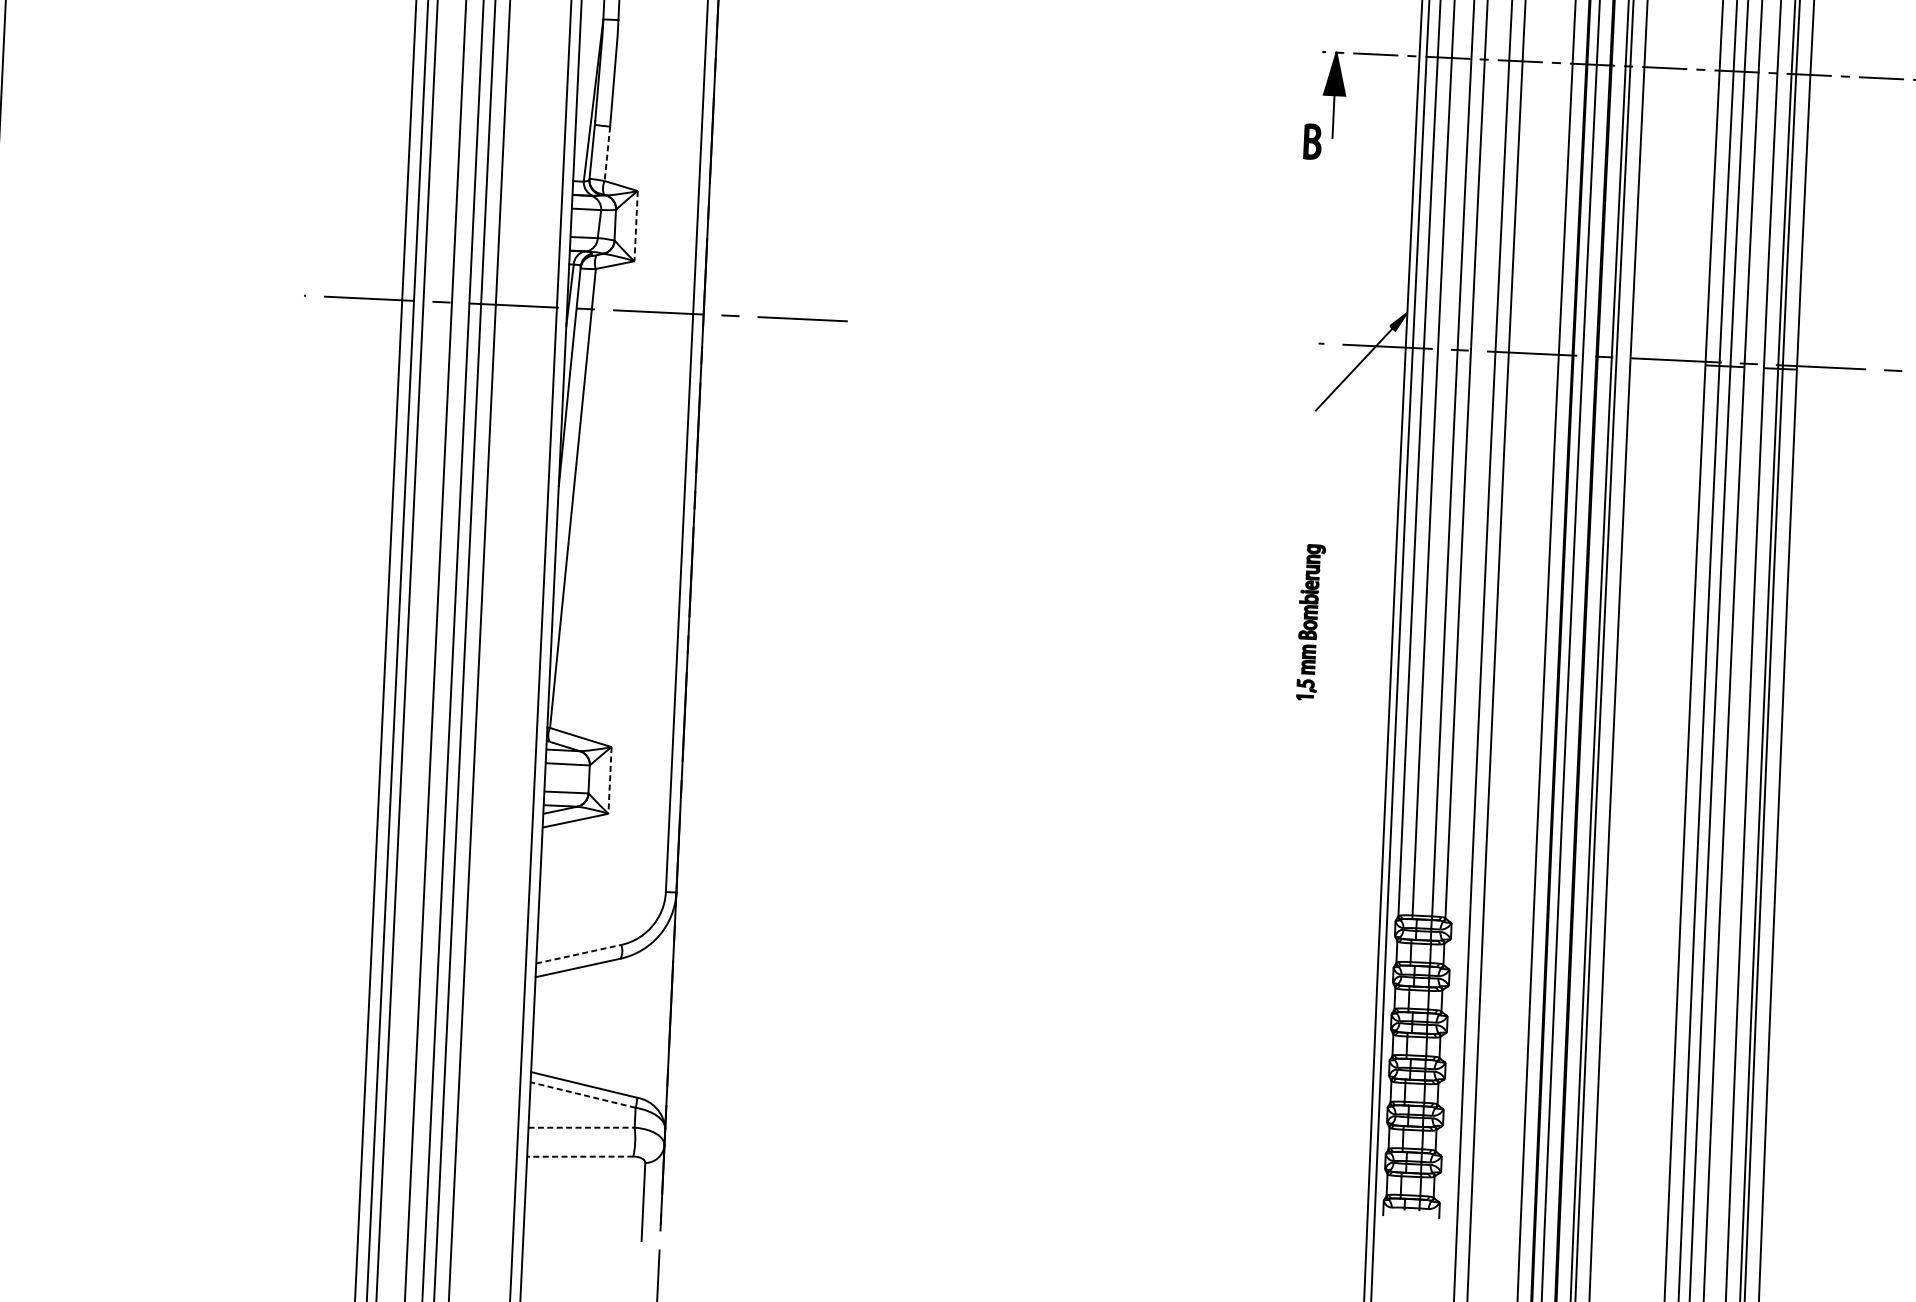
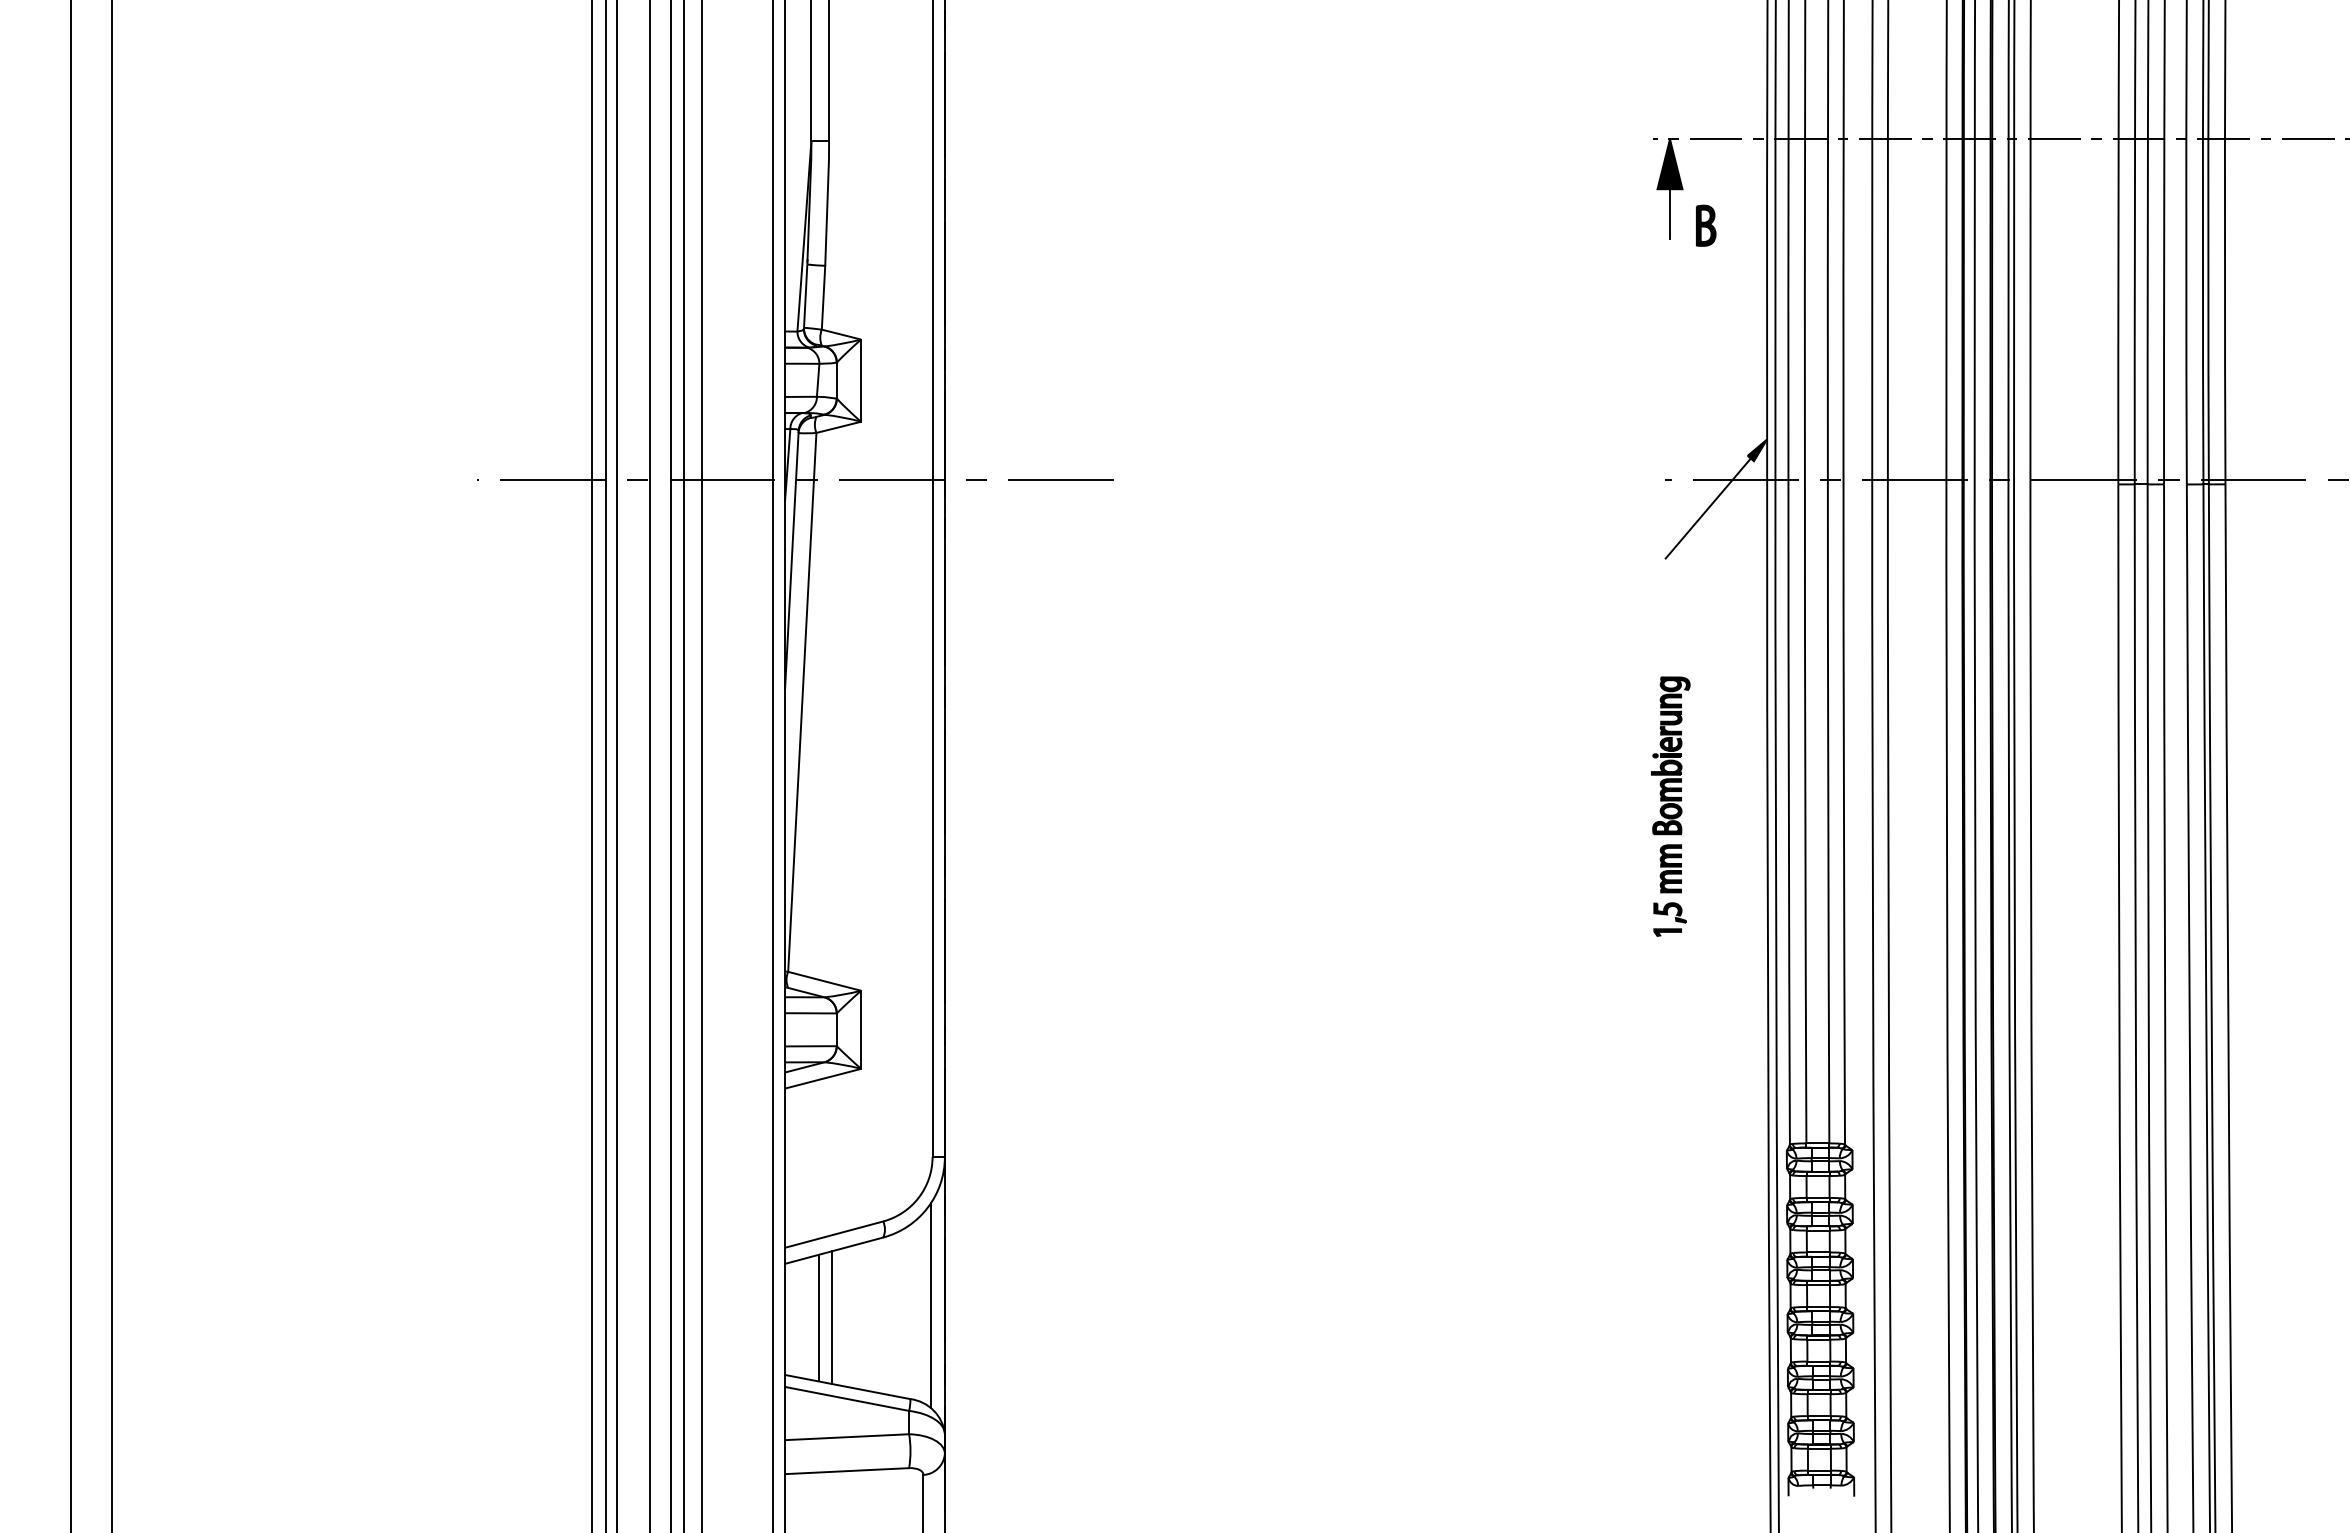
part: (1313, 141) -> (1706, 225), moved
line: (607, 153) -> (823, 297), dashed -> solid
line: (636, 226) -> (861, 381), dashed -> solid
part: (1310, 622) -> (1670, 806), size x1.43
line: (610, 781) -> (861, 1030), dashed -> solid
line: (579, 954) -> (834, 1234), dashed -> solid
line: (659, 1018) -> (931, 1305), added
line: (562, 1024) -> (818, 1317), added
line: (573, 1024) -> (832, 1317), added
line: (582, 1094) -> (846, 1398), dashed -> solid
line: (581, 1127) -> (847, 1437), dashed -> solid
line: (579, 1156) -> (846, 1471), dashed -> solid

